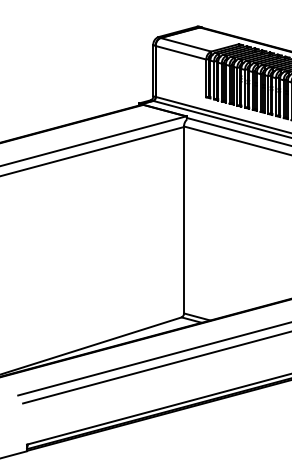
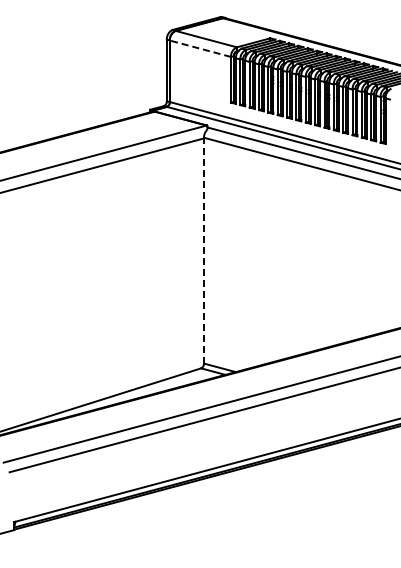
line: (181, 52) -> (200, 48), solid -> dashed
line: (183, 219) -> (203, 250), solid -> dashed

